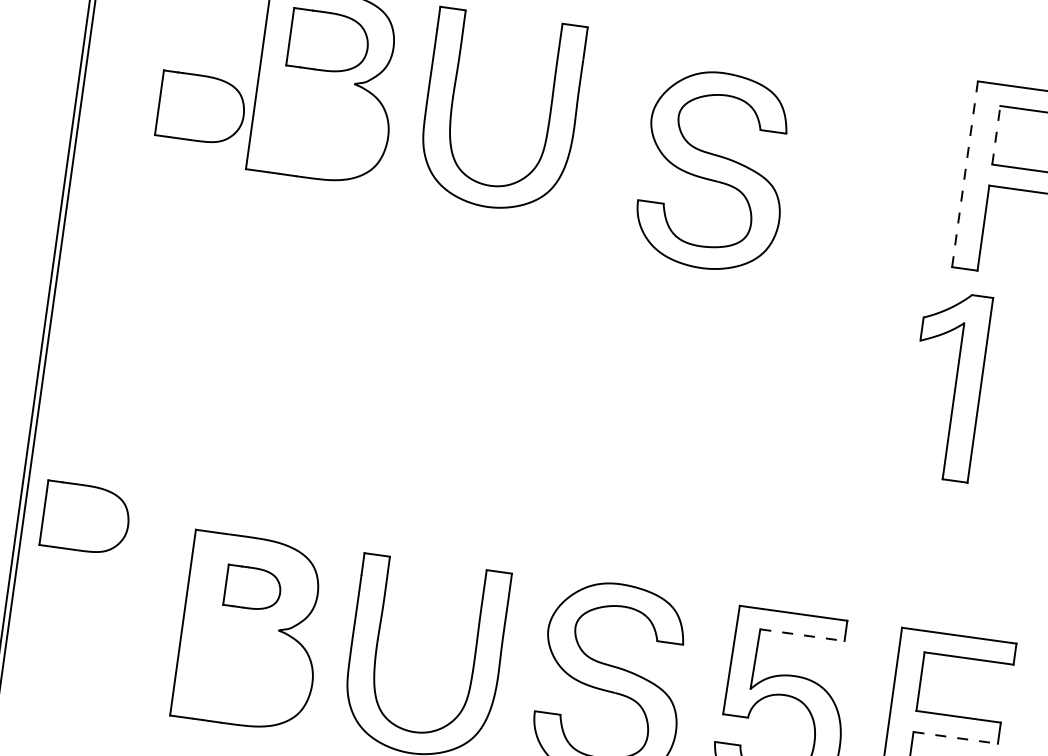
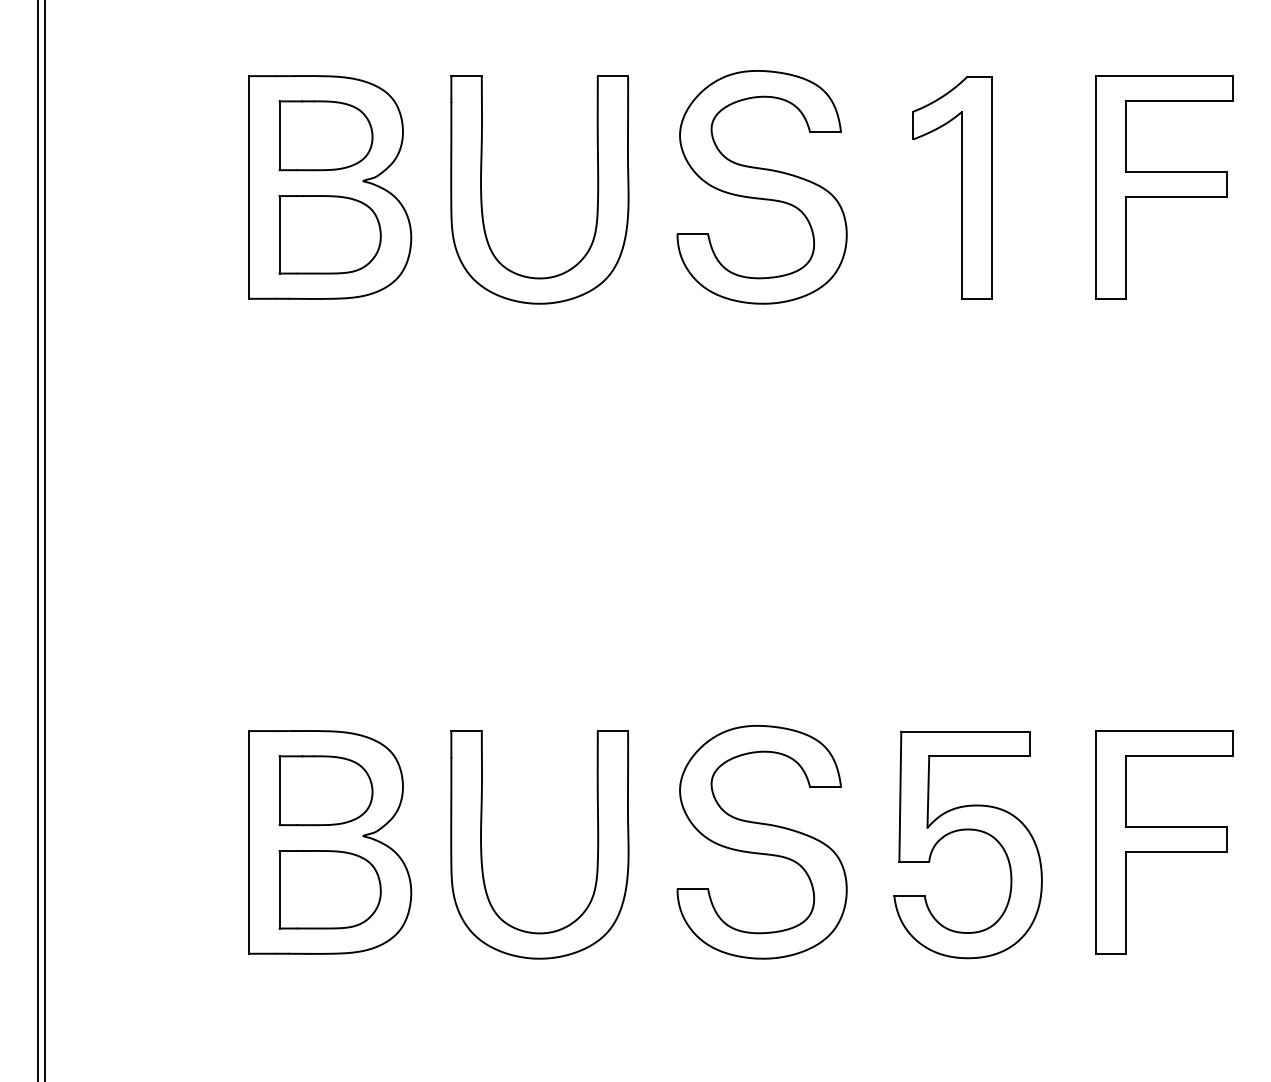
part: (201, 108) -> (329, 234), moved
line: (996, 135) -> (1126, 136), dashed -> solid
part: (713, 170) -> (761, 187), moved
line: (964, 174) -> (1095, 187), dashed -> solid
part: (954, 386) -> (961, 187), moved
part: (85, 518) -> (329, 889), moved
part: (252, 588) -> (325, 790), size x1.43
line: (802, 635) -> (979, 756), dashed -> solid
line: (955, 737) -> (1176, 851), dashed -> solid

